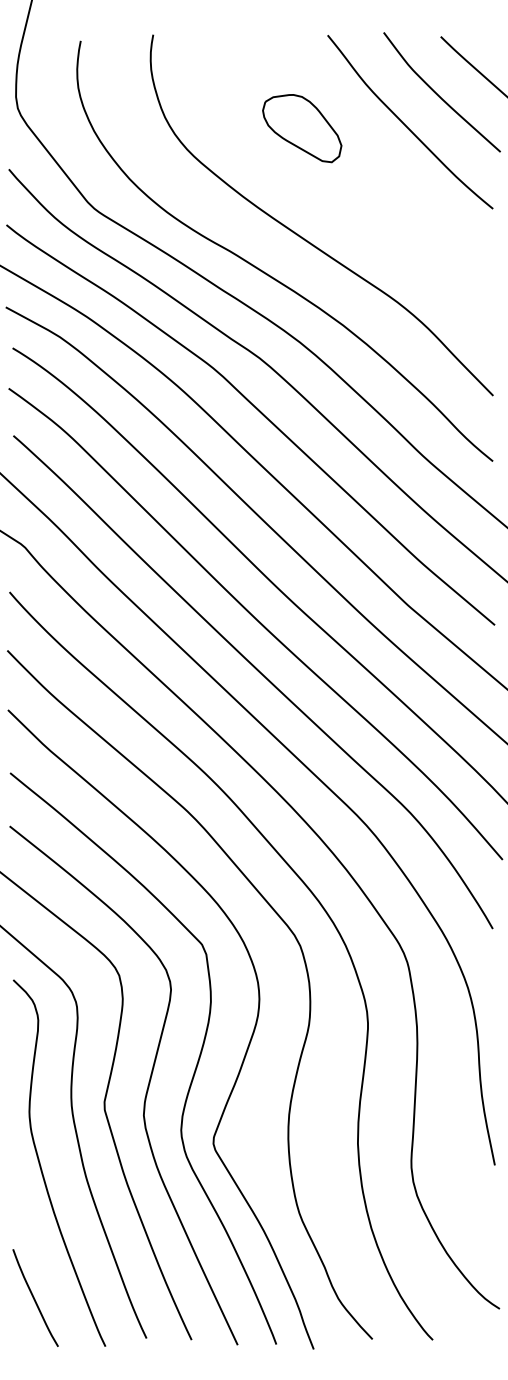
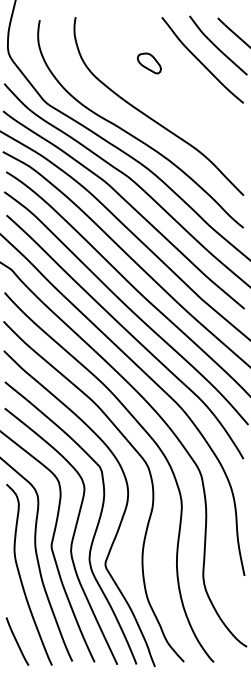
part: (302, 128) -> (149, 63), size x0.6

